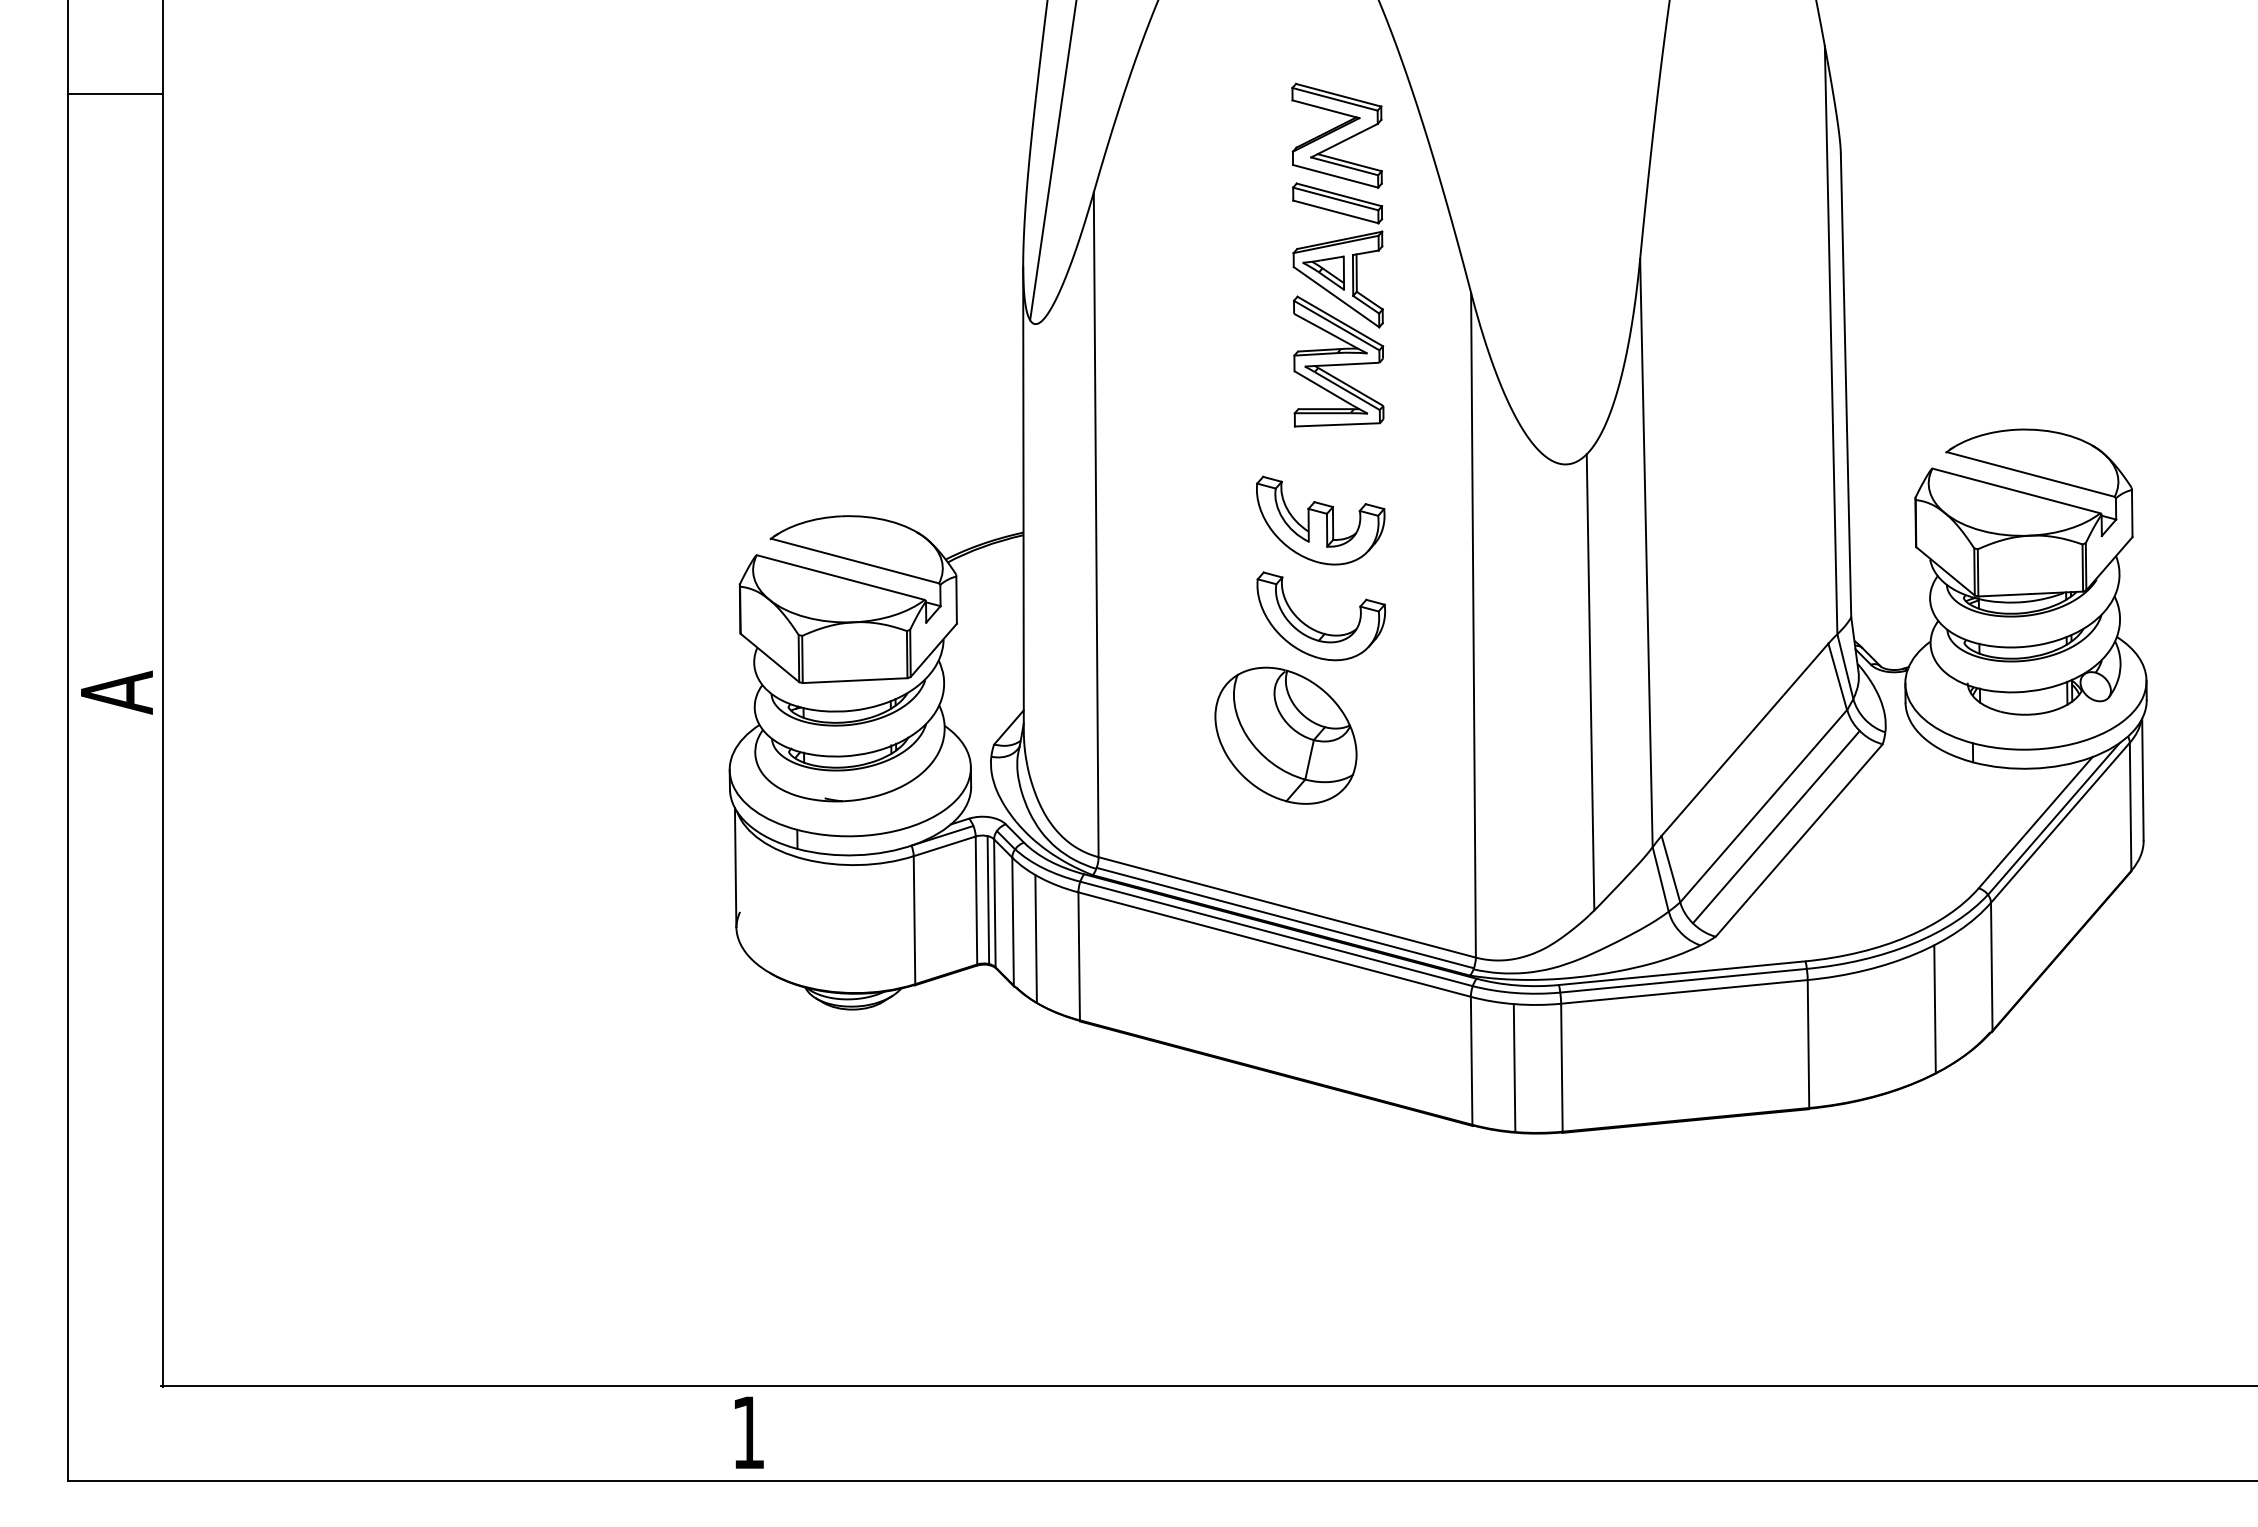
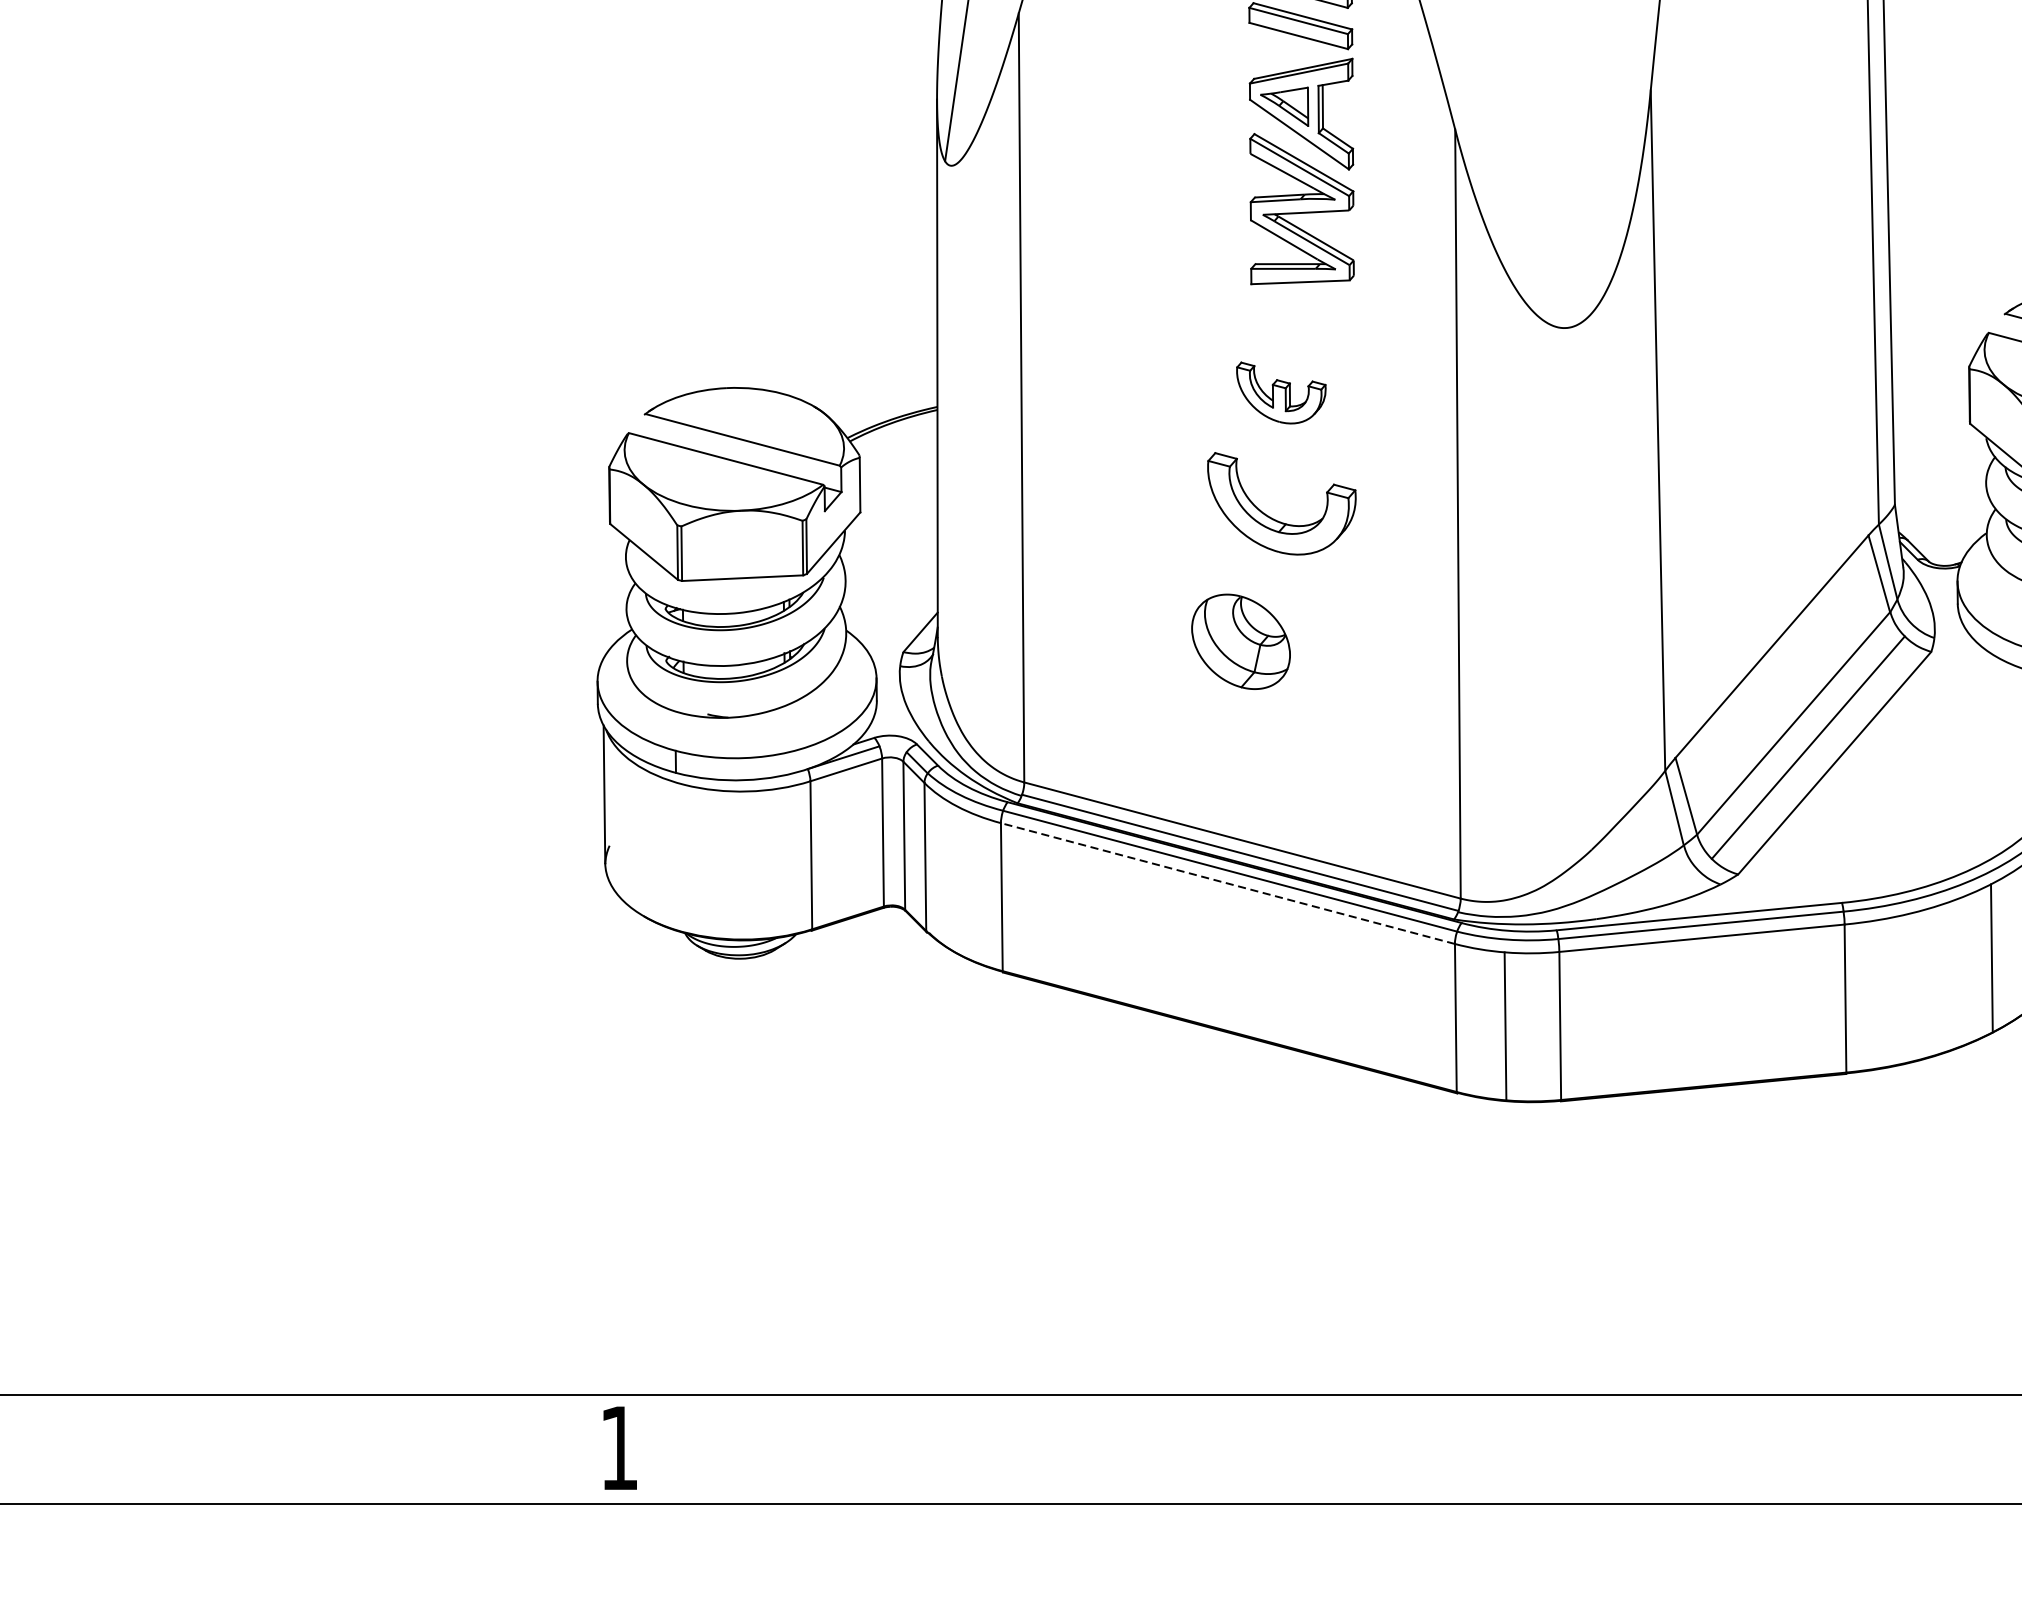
part: (1320, 520) -> (1280, 392), size x0.6
line: (1590, 682) -> (1593, 580), removed
part: (1285, 735) -> (1240, 641), size x0.6
line: (988, 900) -> (896, 832), removed
line: (1035, 939) -> (951, 877), removed
line: (1274, 944) -> (1227, 883), solid -> dashed

